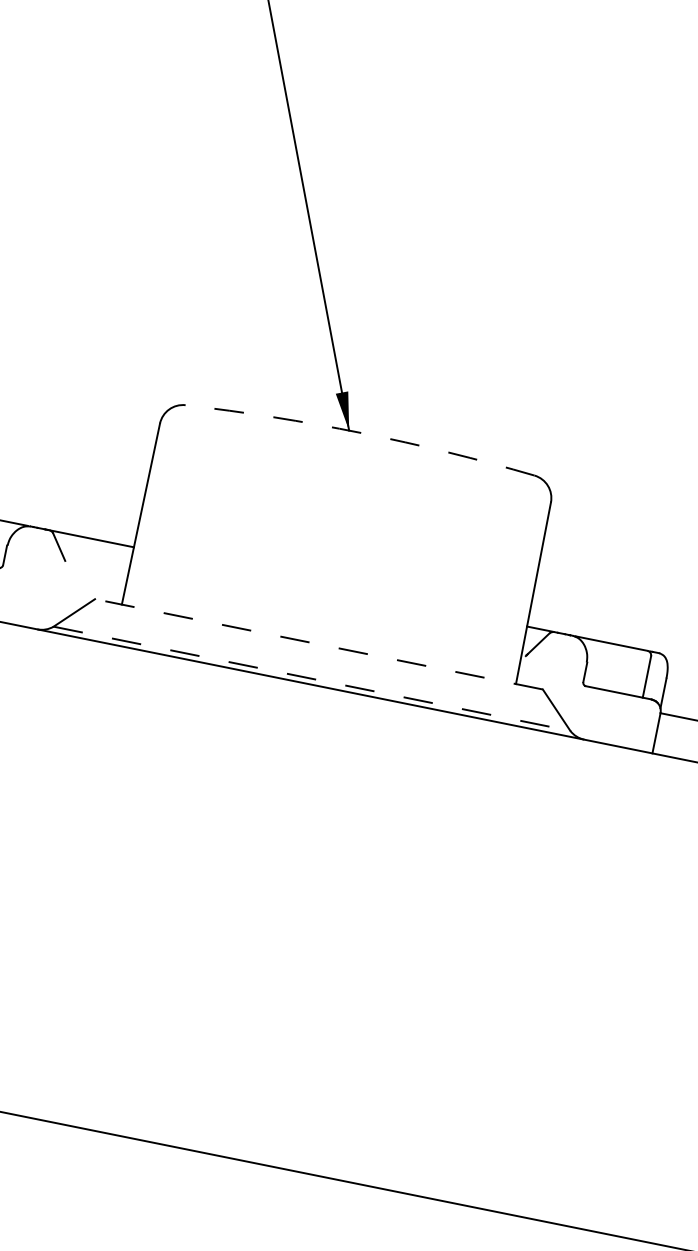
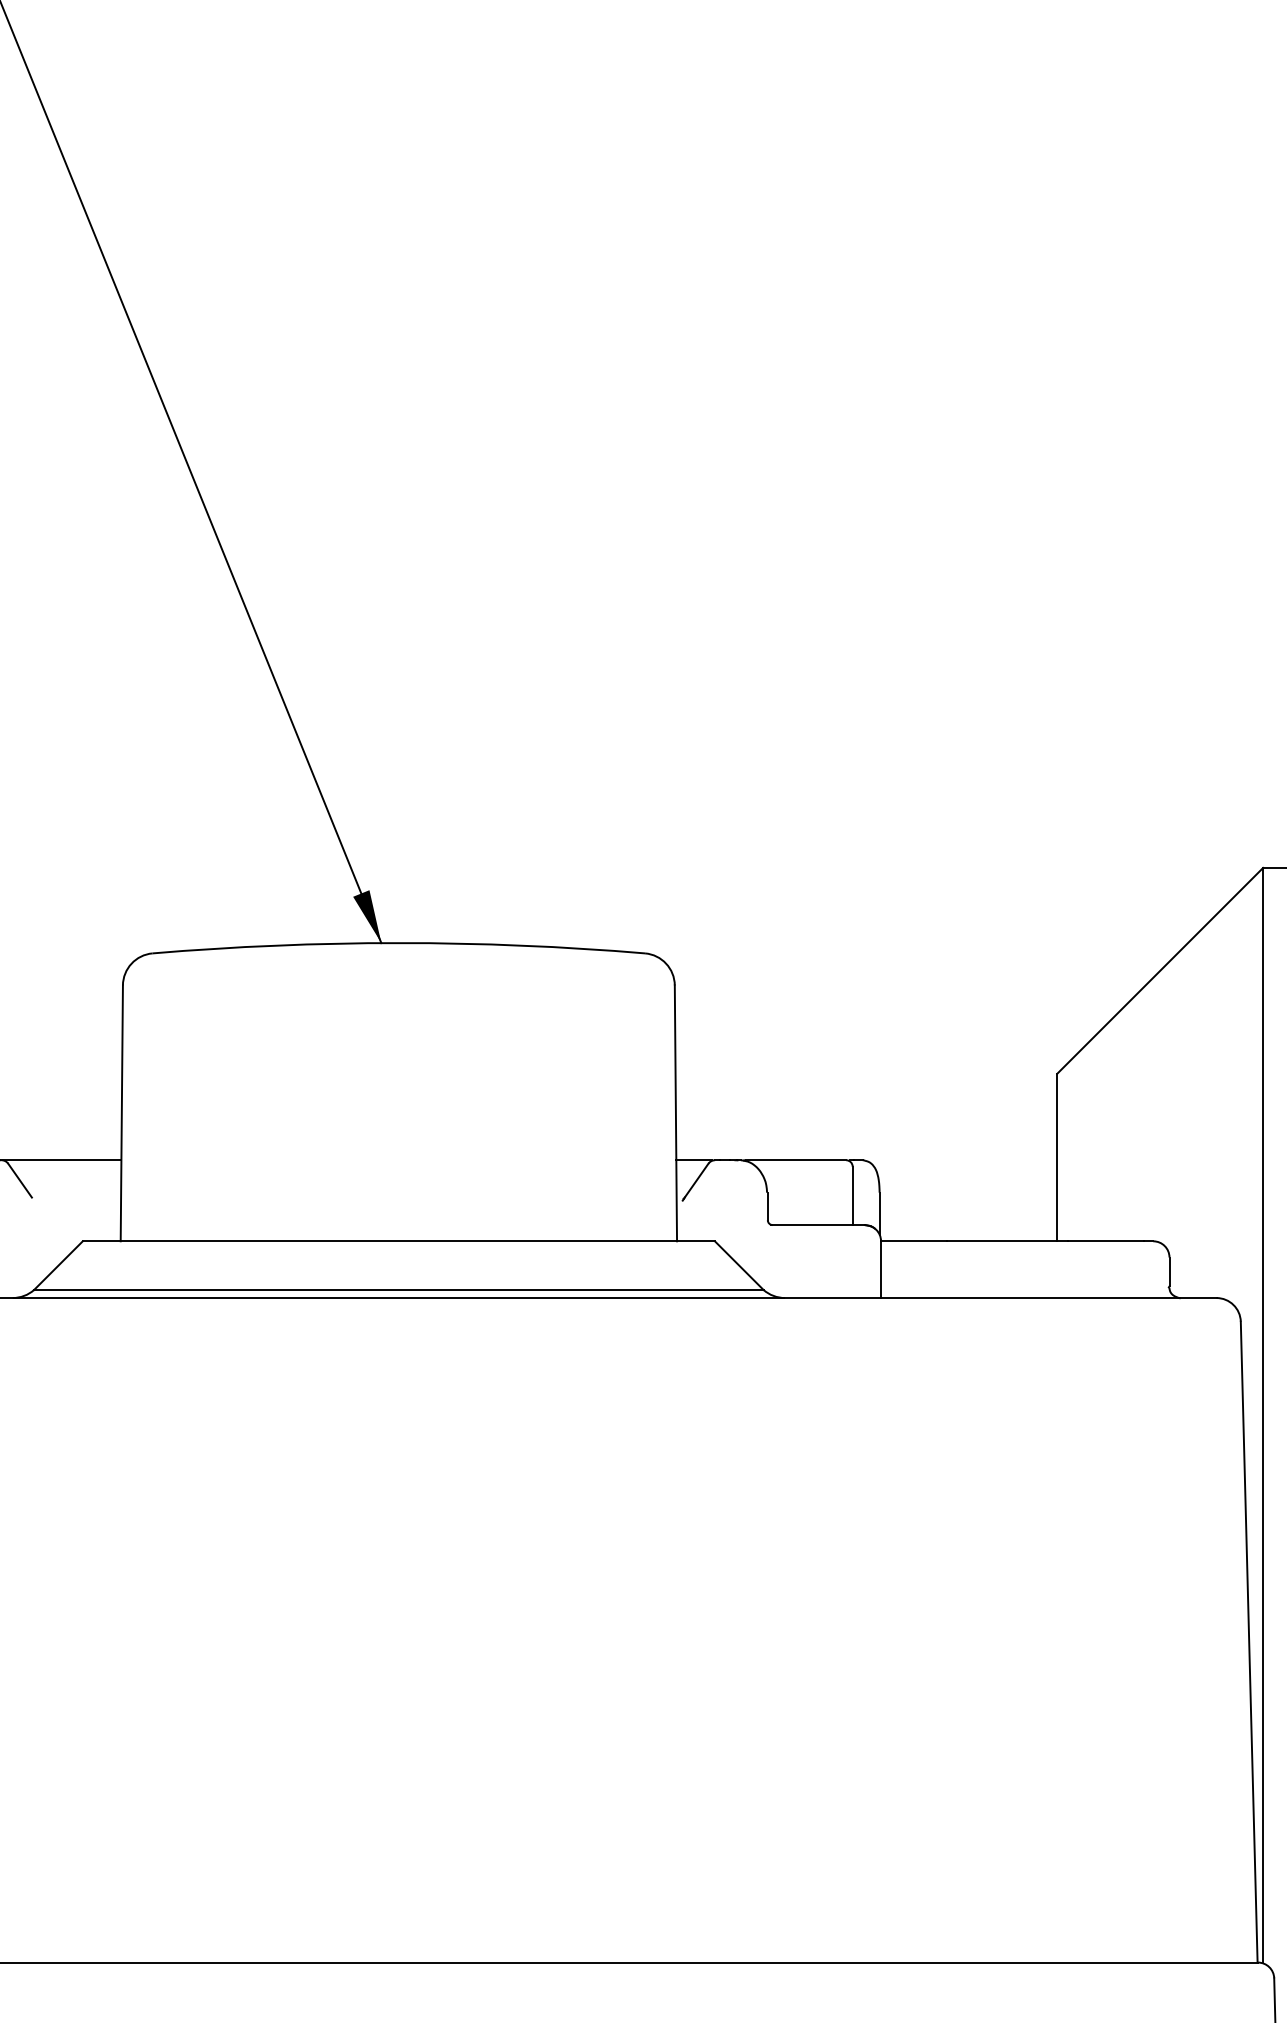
arc: (361, 433) -> (398, 943), dashed -> solid
line: (318, 644) -> (398, 1241), dashed -> solid
line: (311, 678) -> (398, 1289), dashed -> solid

